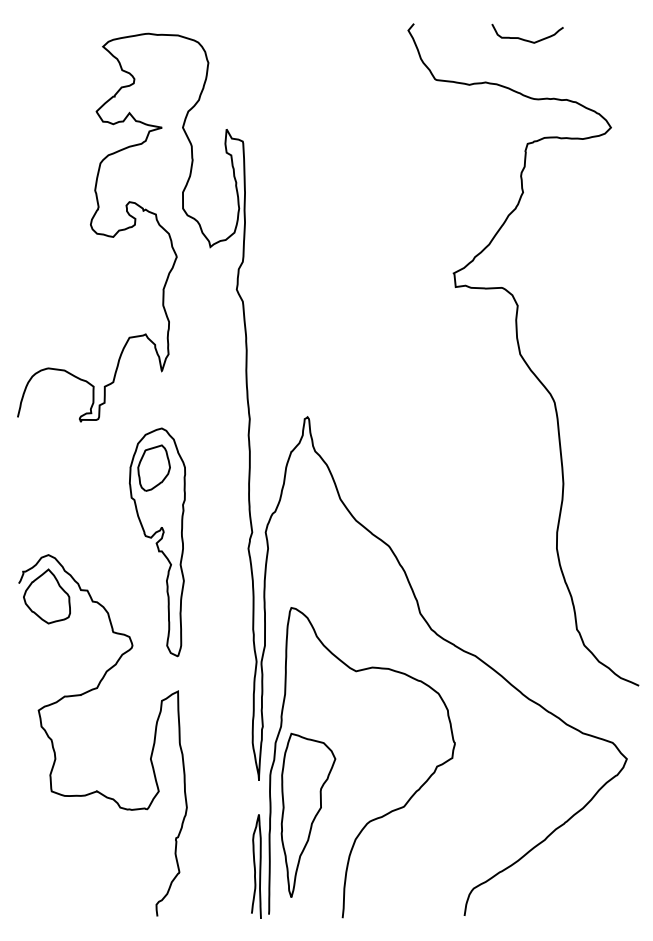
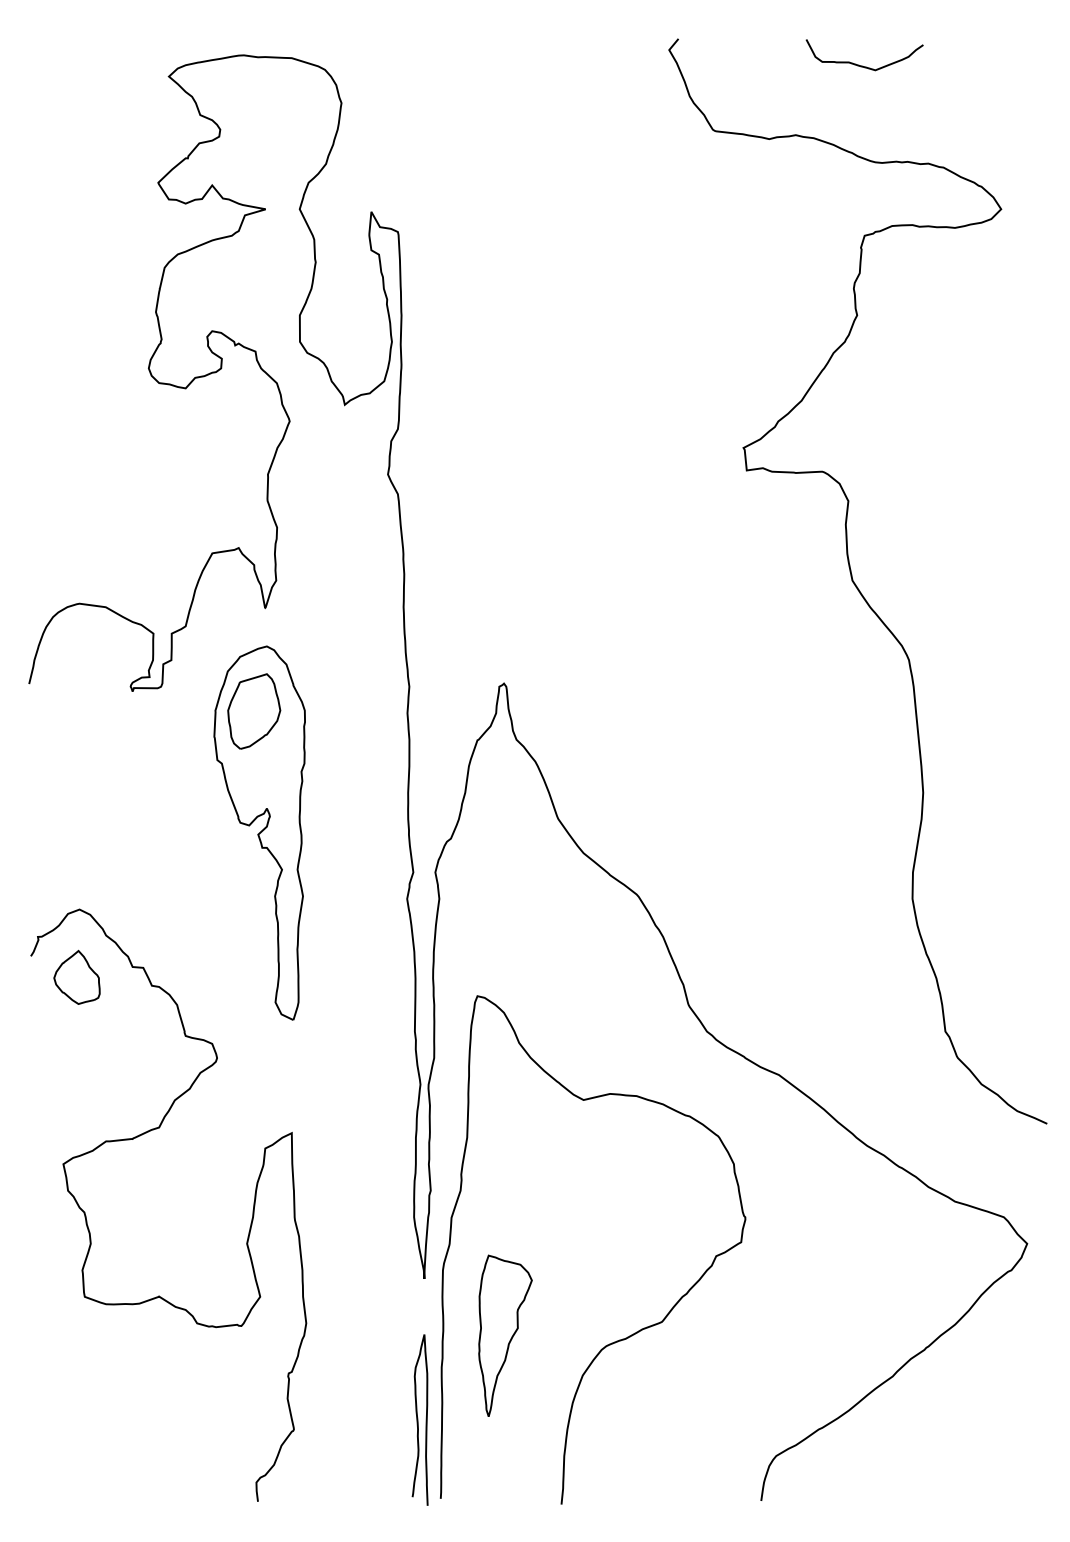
part: (157, 542) -> (259, 833), moved
part: (46, 596) -> (76, 977), size x0.6
part: (308, 814) -> (505, 1334), size x0.6

